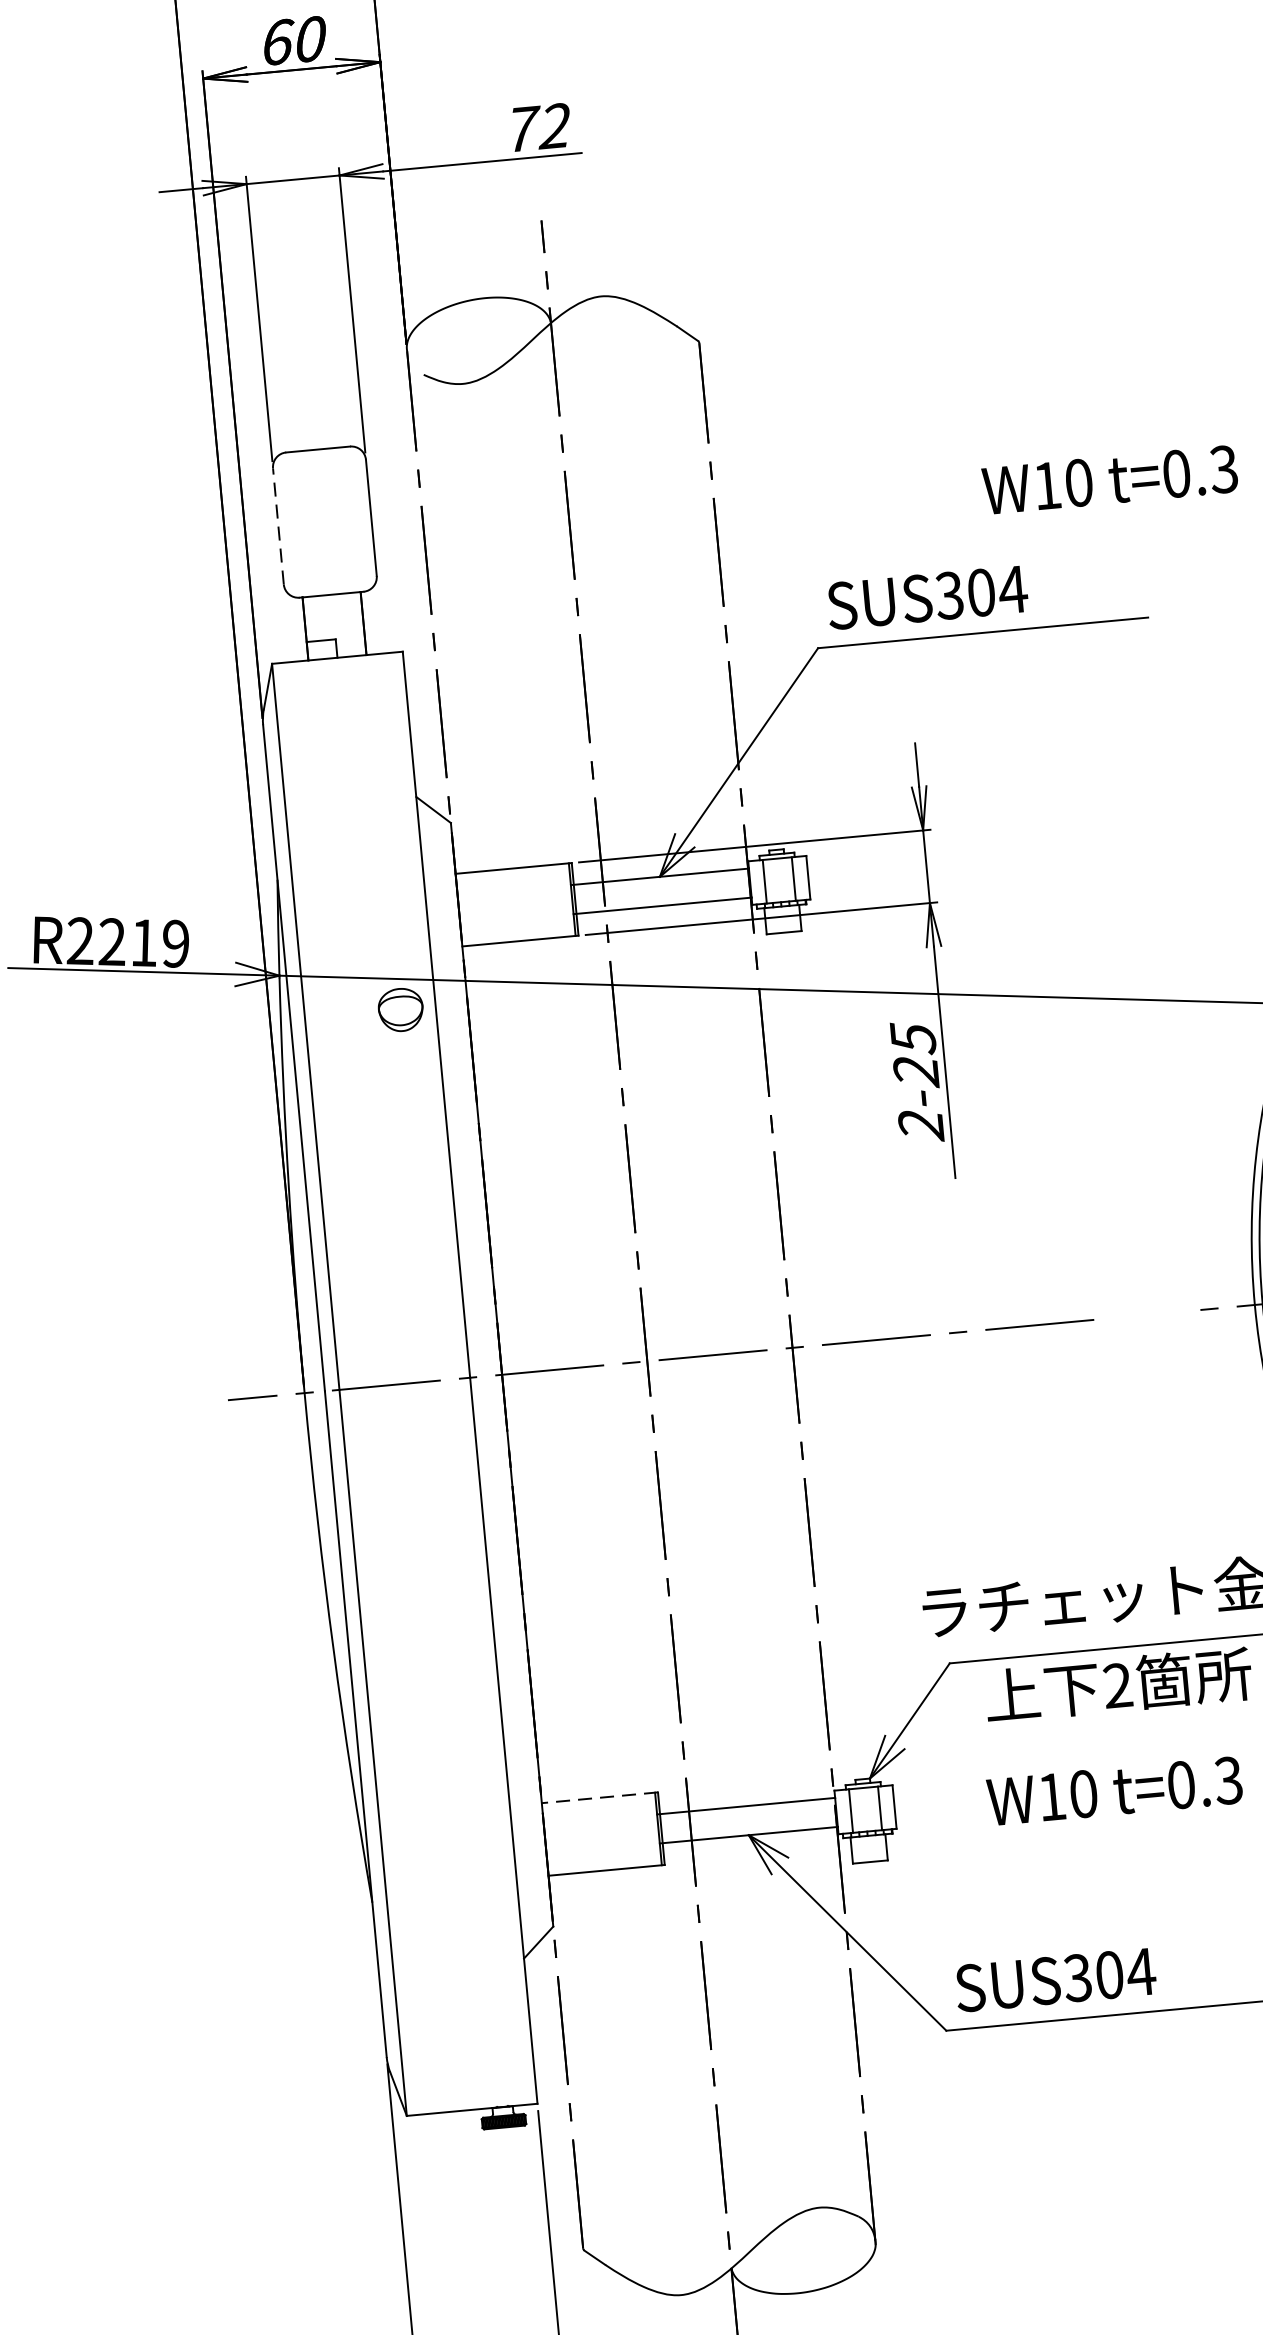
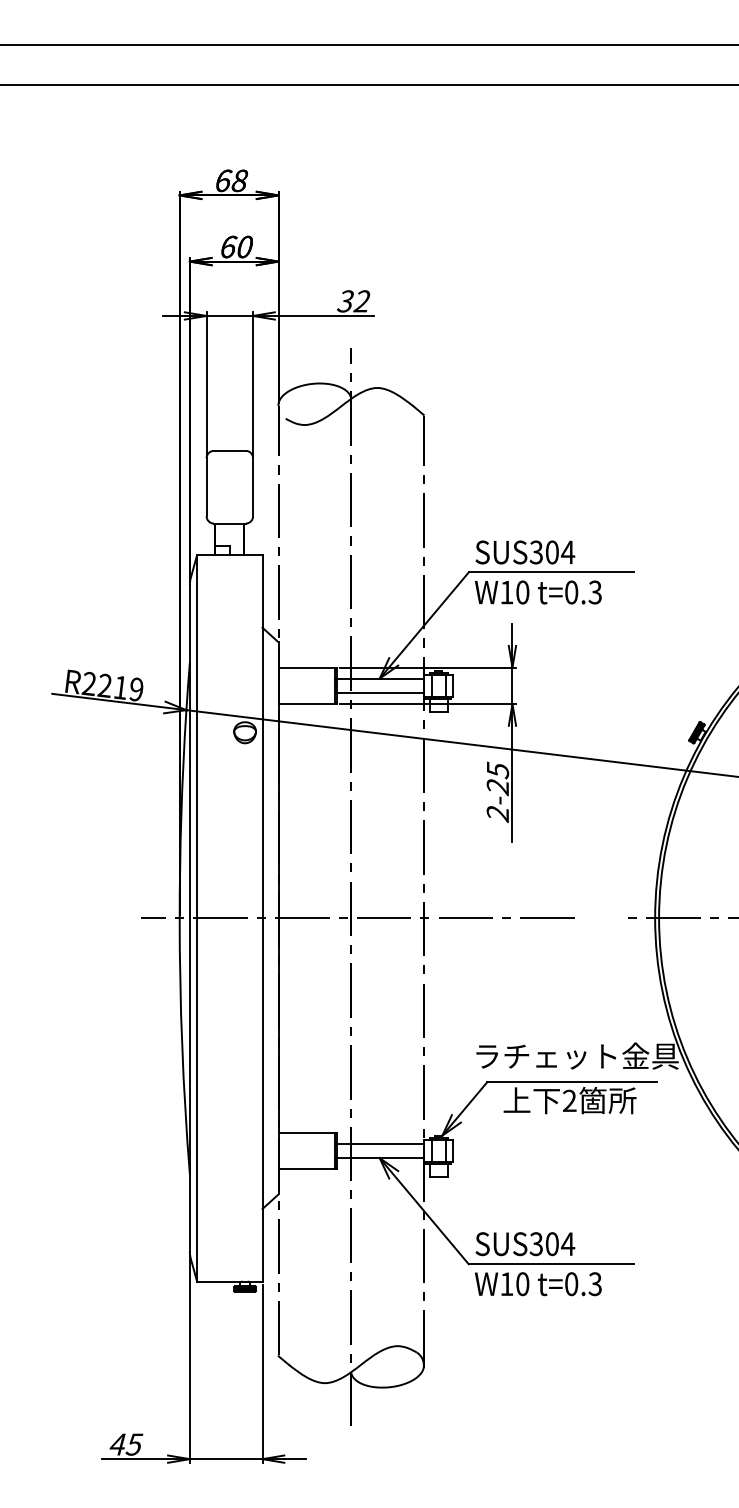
text: (523, 129) -> (346, 301), 72 -> 32
text: (1110, 480) -> (538, 592), moved
line: (278, 524) -> (206, 486), dashed -> solid
text: (1115, 1791) -> (538, 1284), moved
line: (599, 1797) -> (307, 1132), dashed -> solid

